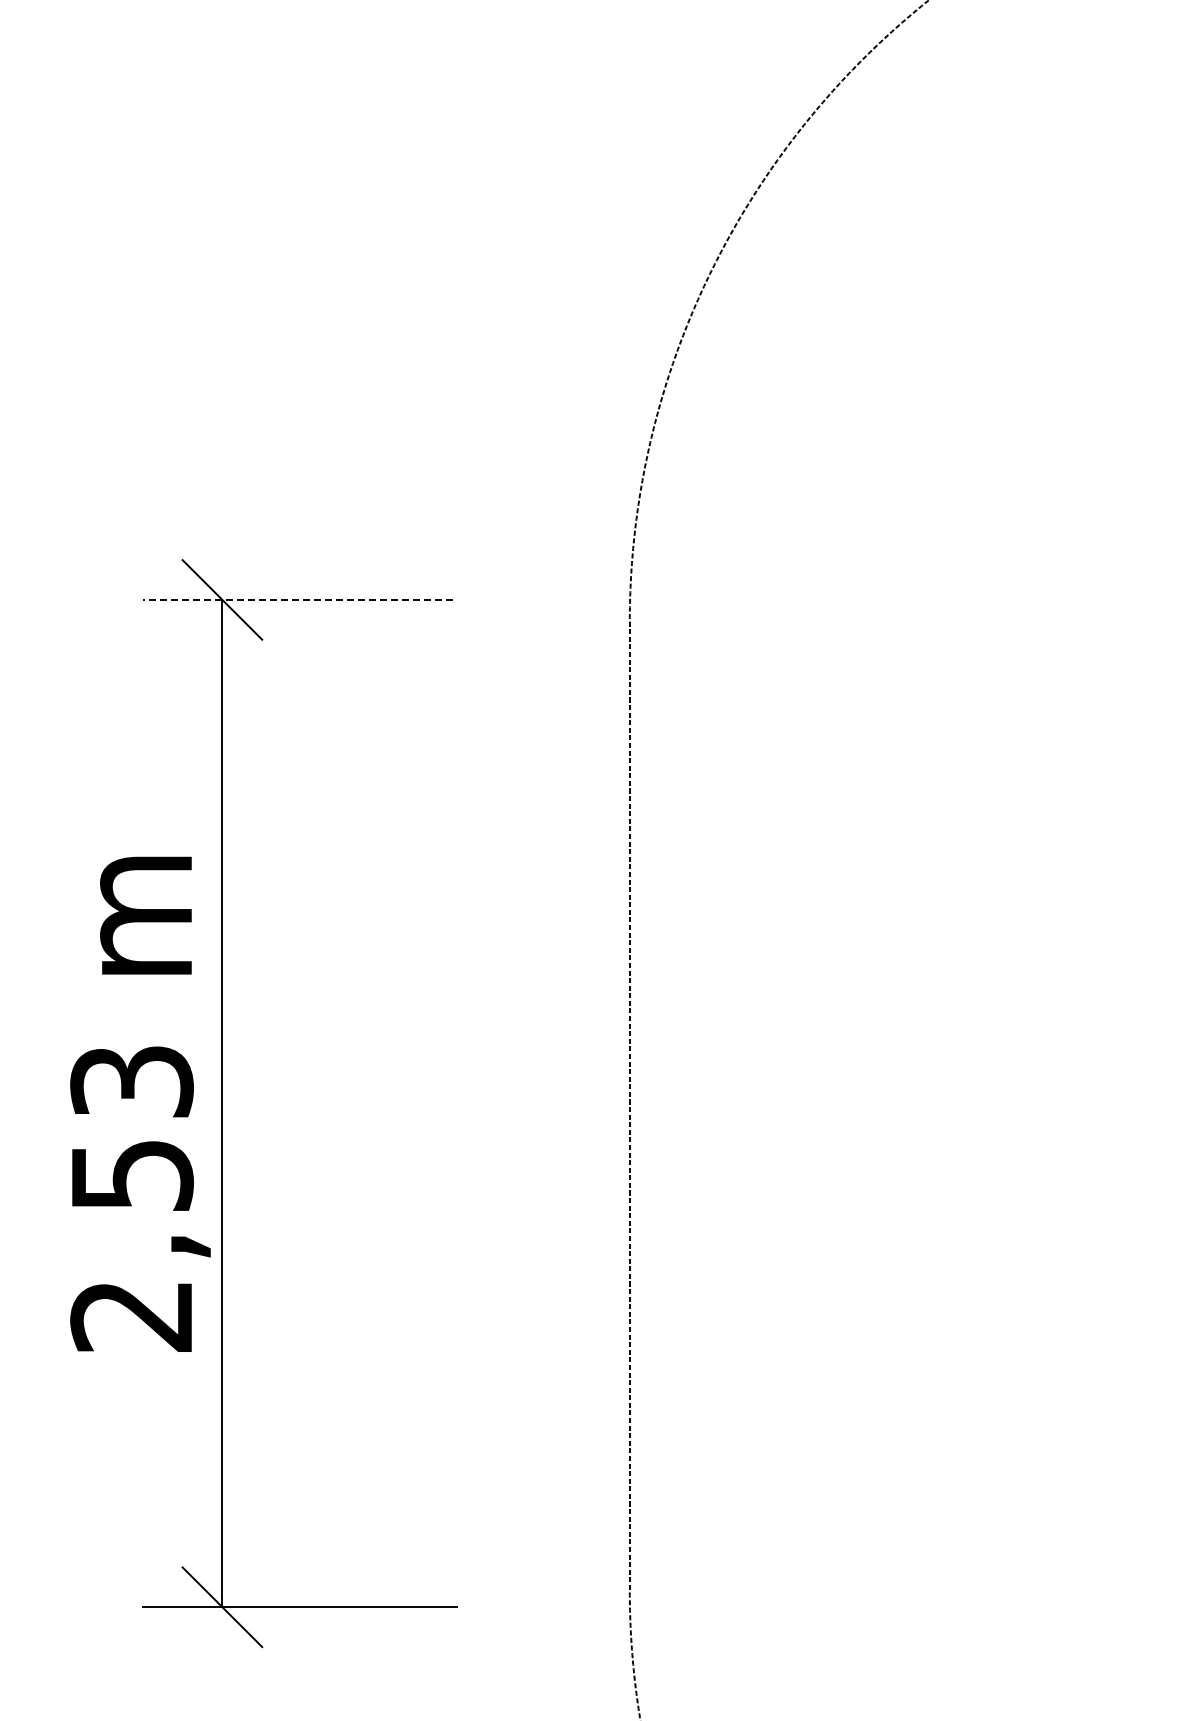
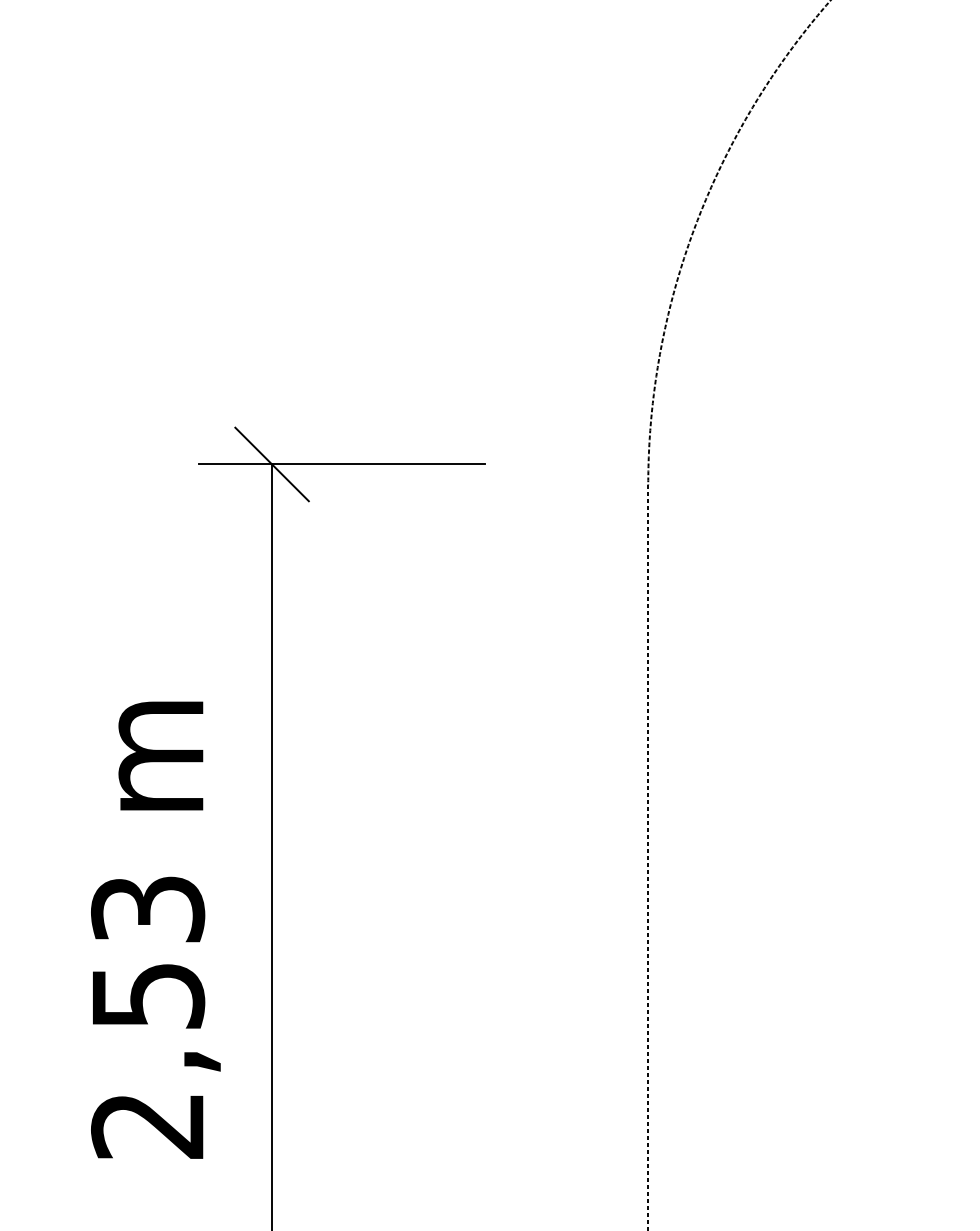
line: (297, 599) -> (341, 464), dashed -> solid
text: (140, 1103) -> (155, 929), moved

